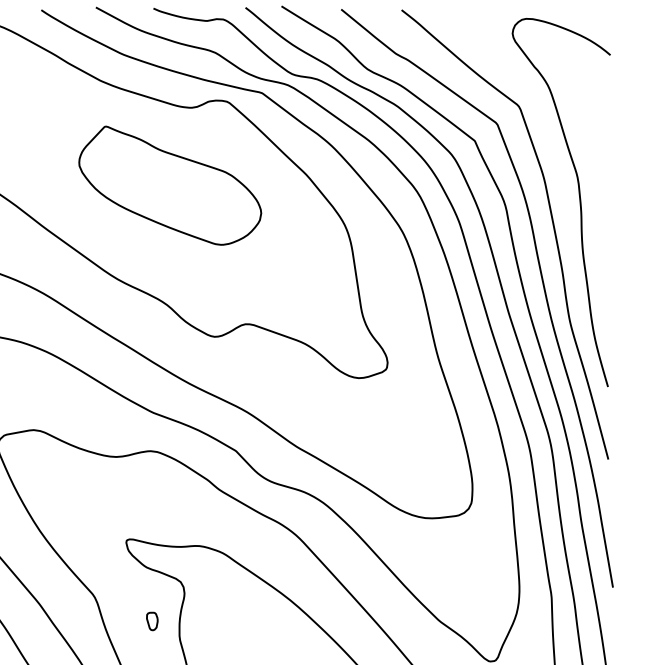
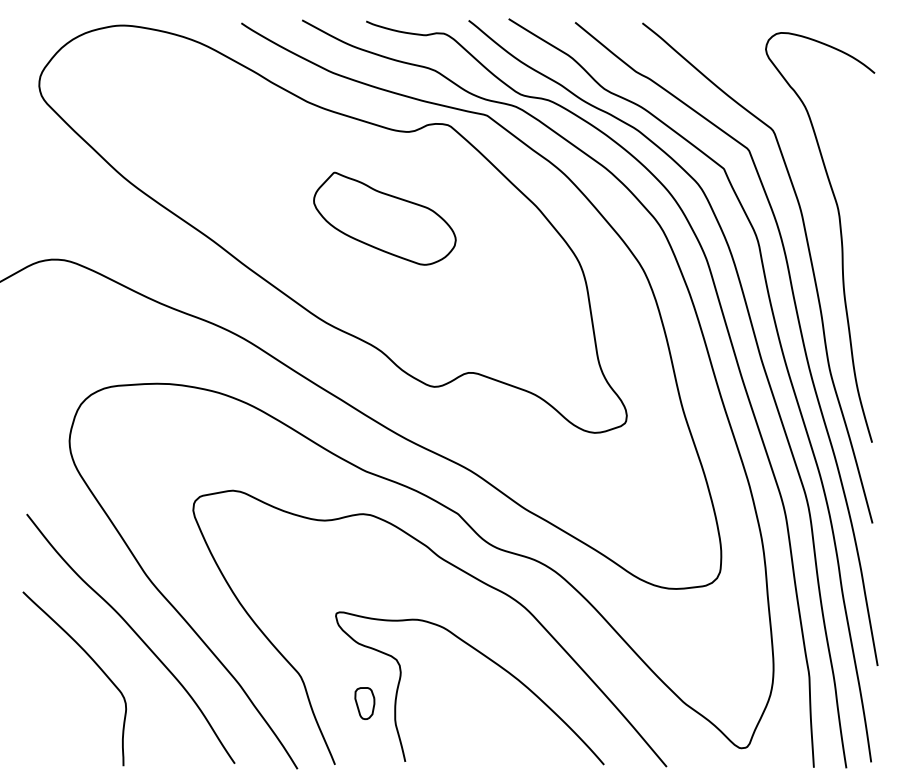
part: (169, 185) -> (384, 218), size x0.7
part: (151, 621) -> (364, 703), size x1.6

